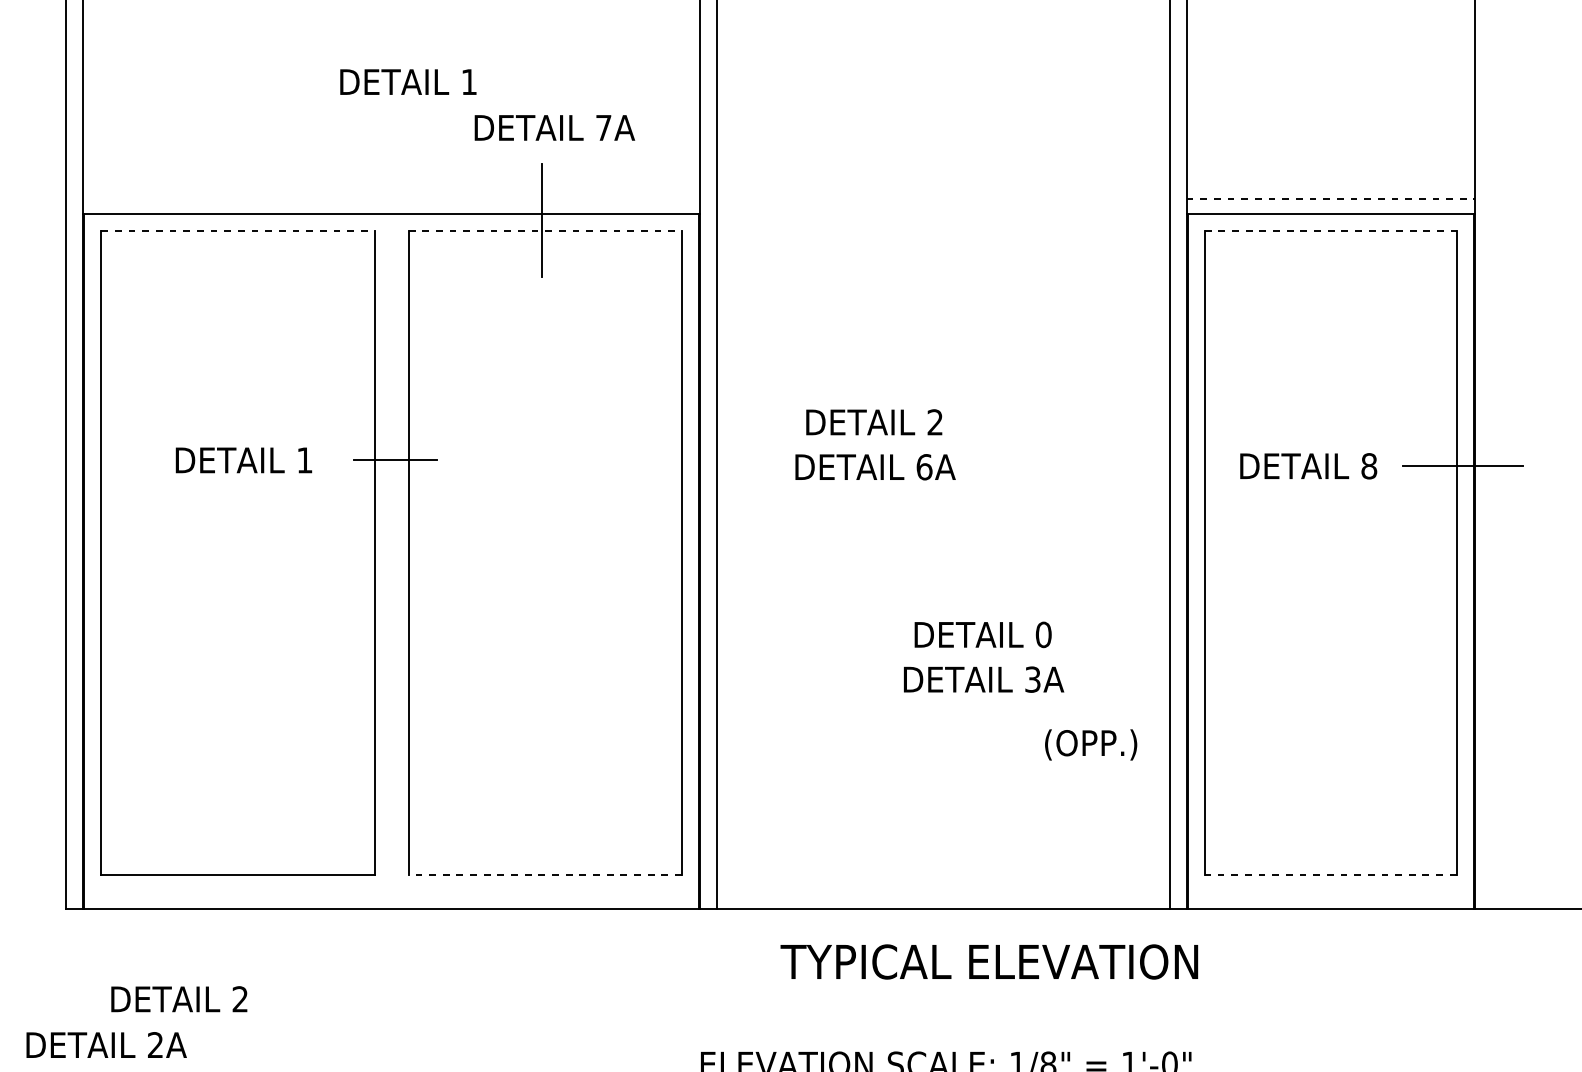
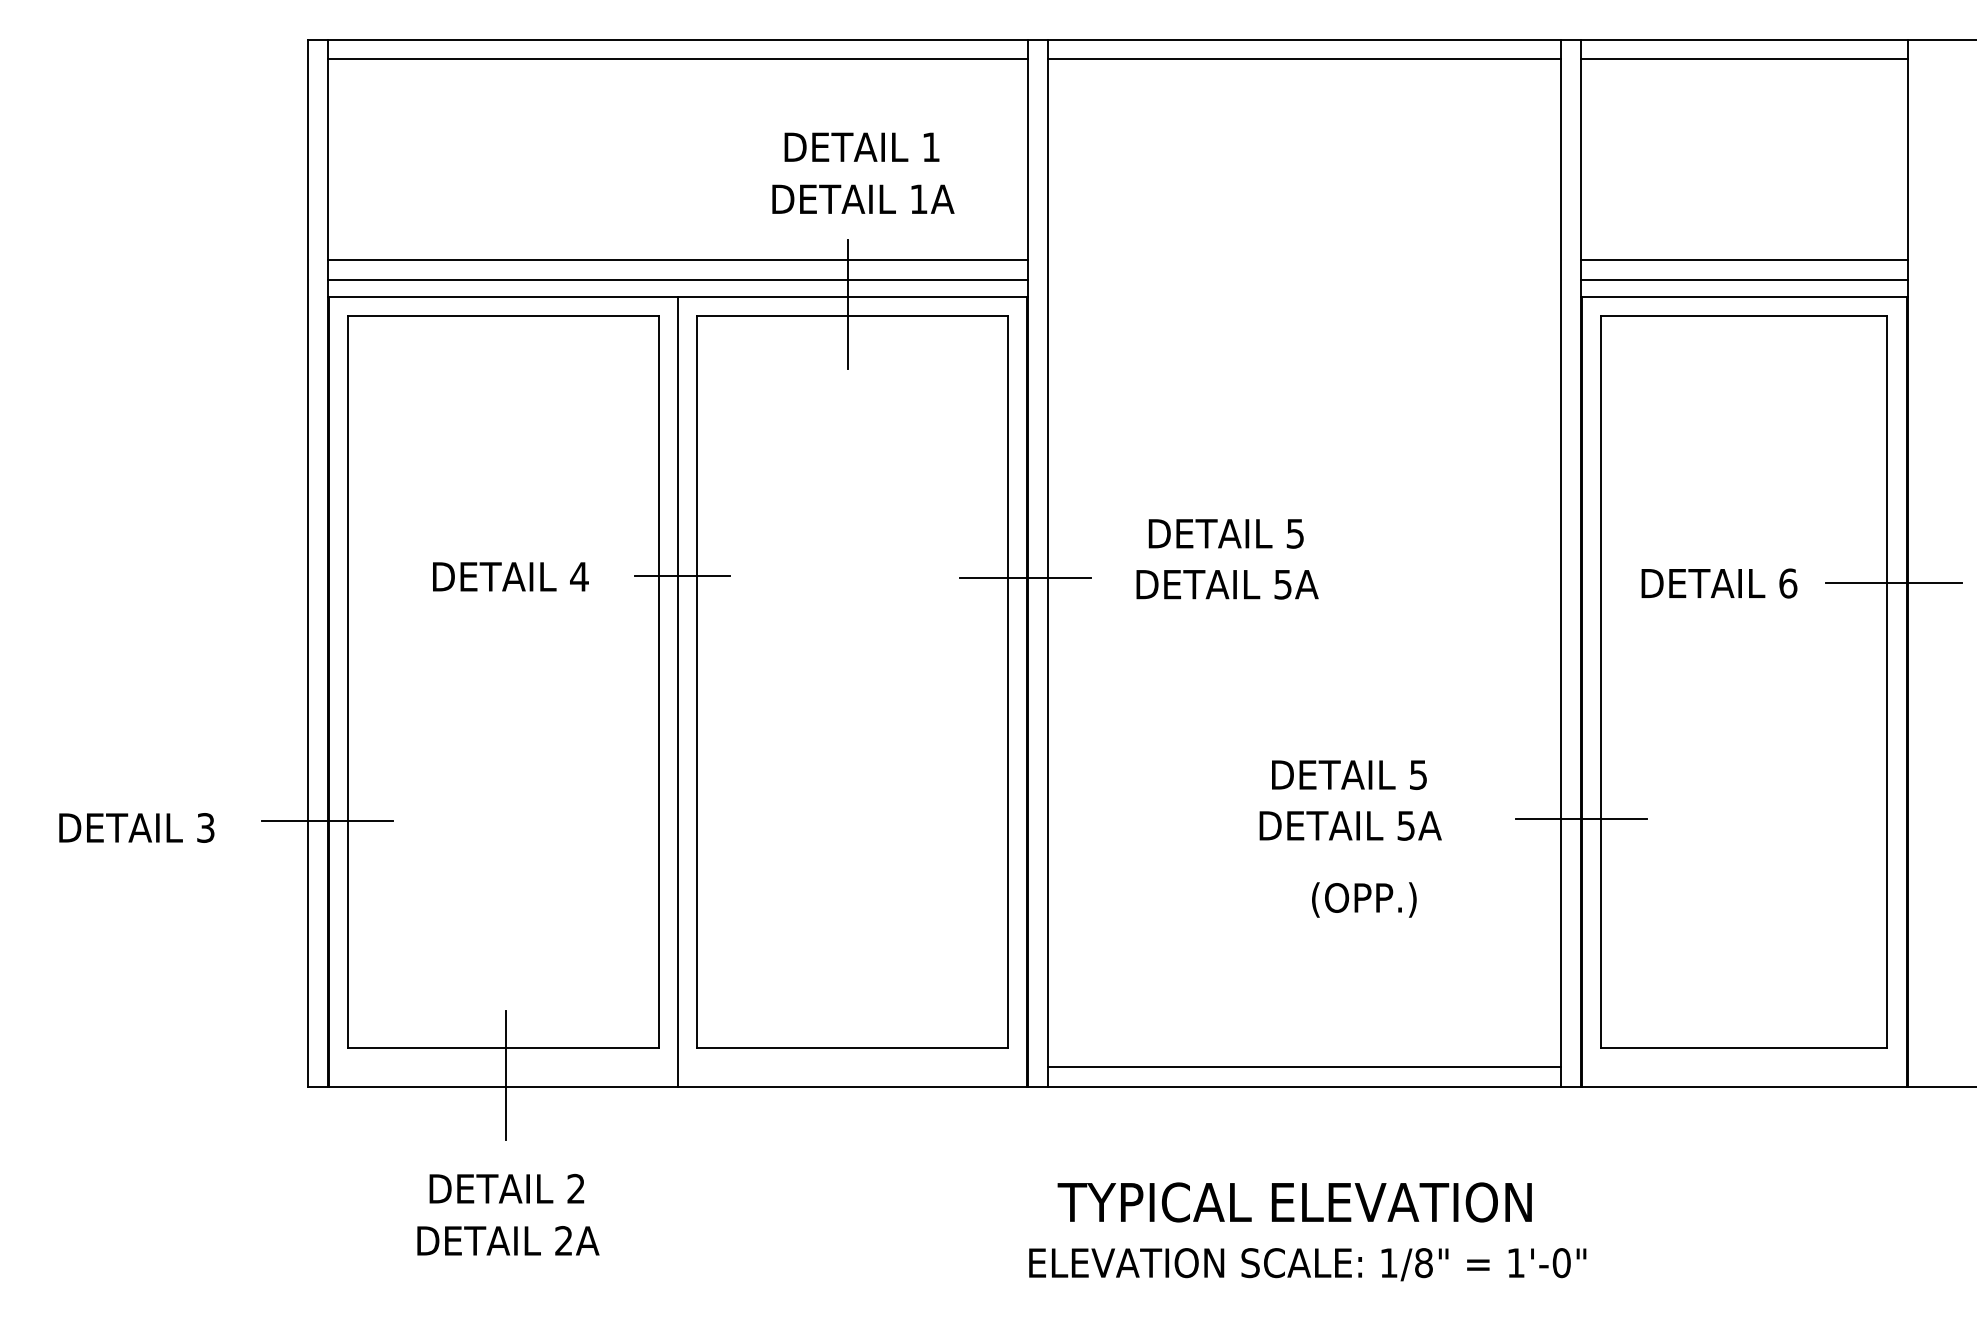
line: (391, 4) -> (677, 59), added
line: (943, 4) -> (1304, 59), added
line: (1329, 4) -> (1743, 59), added
text: (407, 81) -> (861, 146), moved
text: (603, 127) -> (918, 198), 7A -> 1A
line: (391, 181) -> (677, 260), added
line: (1329, 181) -> (1743, 260), added
line: (391, 198) -> (677, 279), added
line: (1330, 198) -> (1744, 279), dashed -> solid
line: (237, 230) -> (503, 315), dashed -> solid
line: (545, 230) -> (852, 315), dashed -> solid
line: (1330, 230) -> (1744, 315), dashed -> solid
text: (934, 422) -> (1294, 533), 2 -> 5
text: (304, 460) -> (579, 576), 1 -> 4
line: (697, 460) -> (1025, 577), added
text: (1369, 466) -> (1788, 583), 8 -> 6
text: (924, 467) -> (1283, 584), 6A -> 5A
line: (391, 561) -> (677, 691), added
text: (1043, 635) -> (1418, 775), 0 -> 5
line: (1186, 674) -> (1580, 819), added
line: (82, 675) -> (327, 821), added
text: (1033, 679) -> (1406, 825), 3A -> 5A
text: (1091, 744) -> (1364, 899), moved
line: (544, 874) -> (851, 1047), dashed -> solid
line: (1330, 874) -> (1744, 1047), dashed -> solid
line: (943, 892) -> (1304, 1067), added
line: (239, 899) -> (505, 1075), added
text: (989, 962) -> (1294, 1202), moved
text: (178, 999) -> (506, 1188), moved
text: (106, 1044) -> (508, 1240), moved

